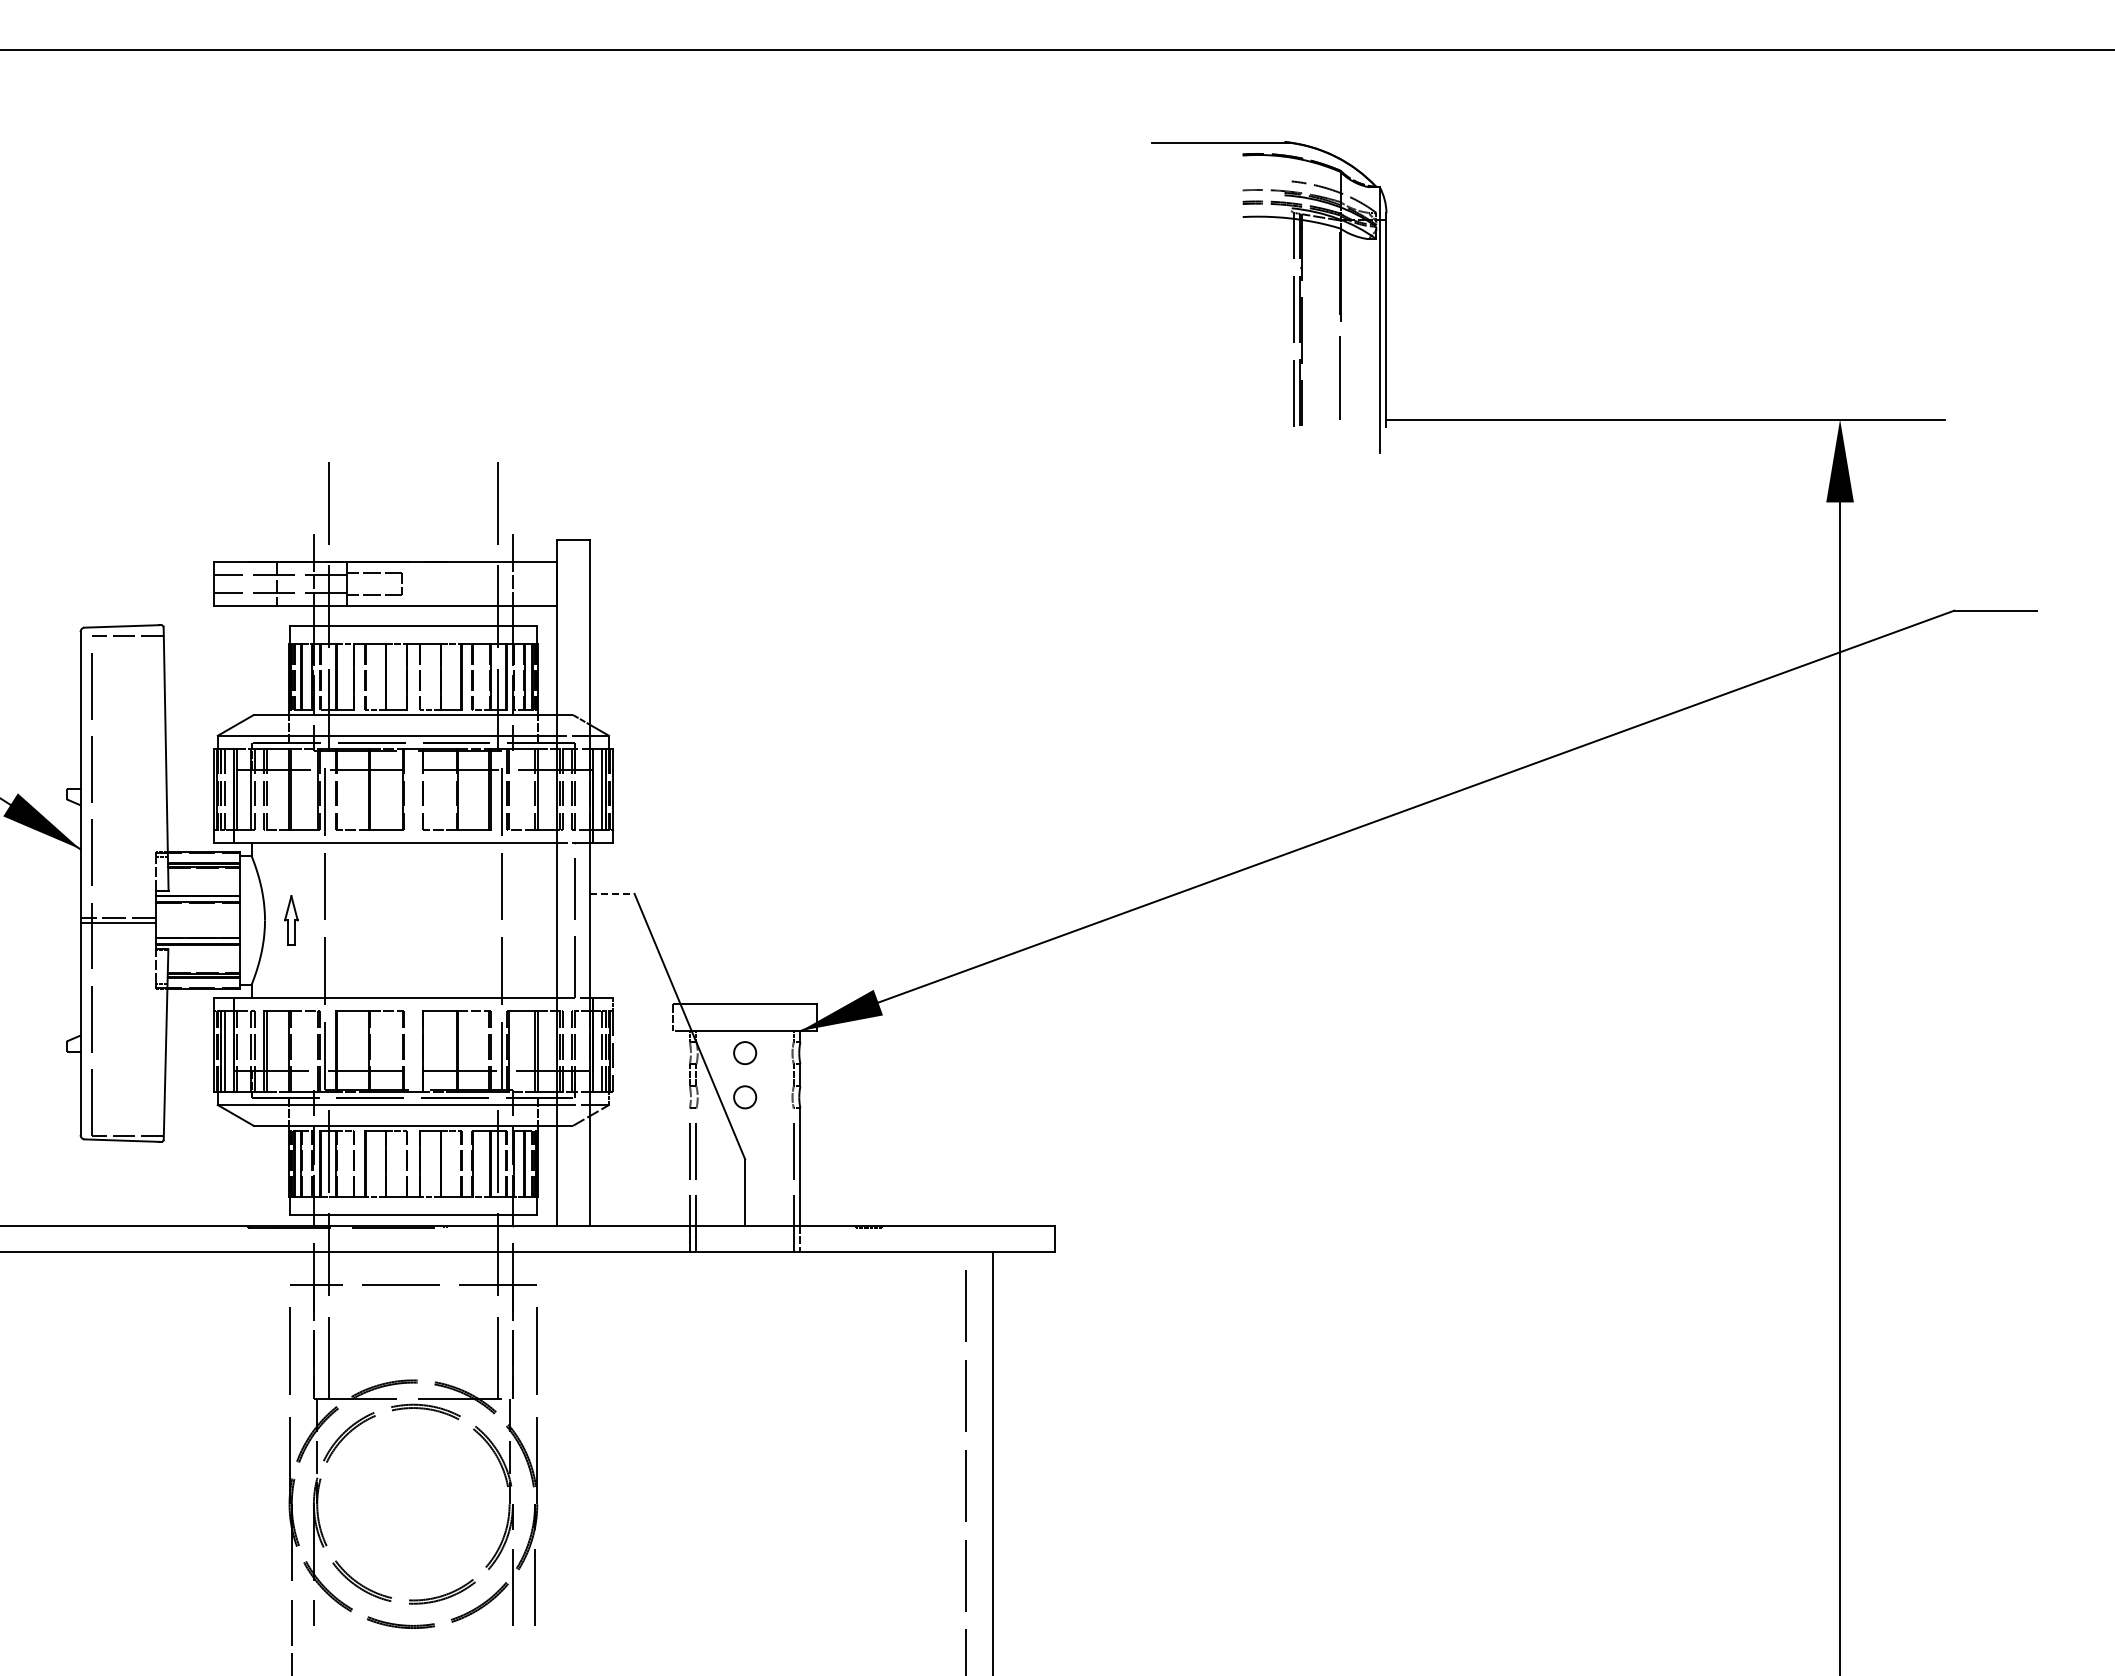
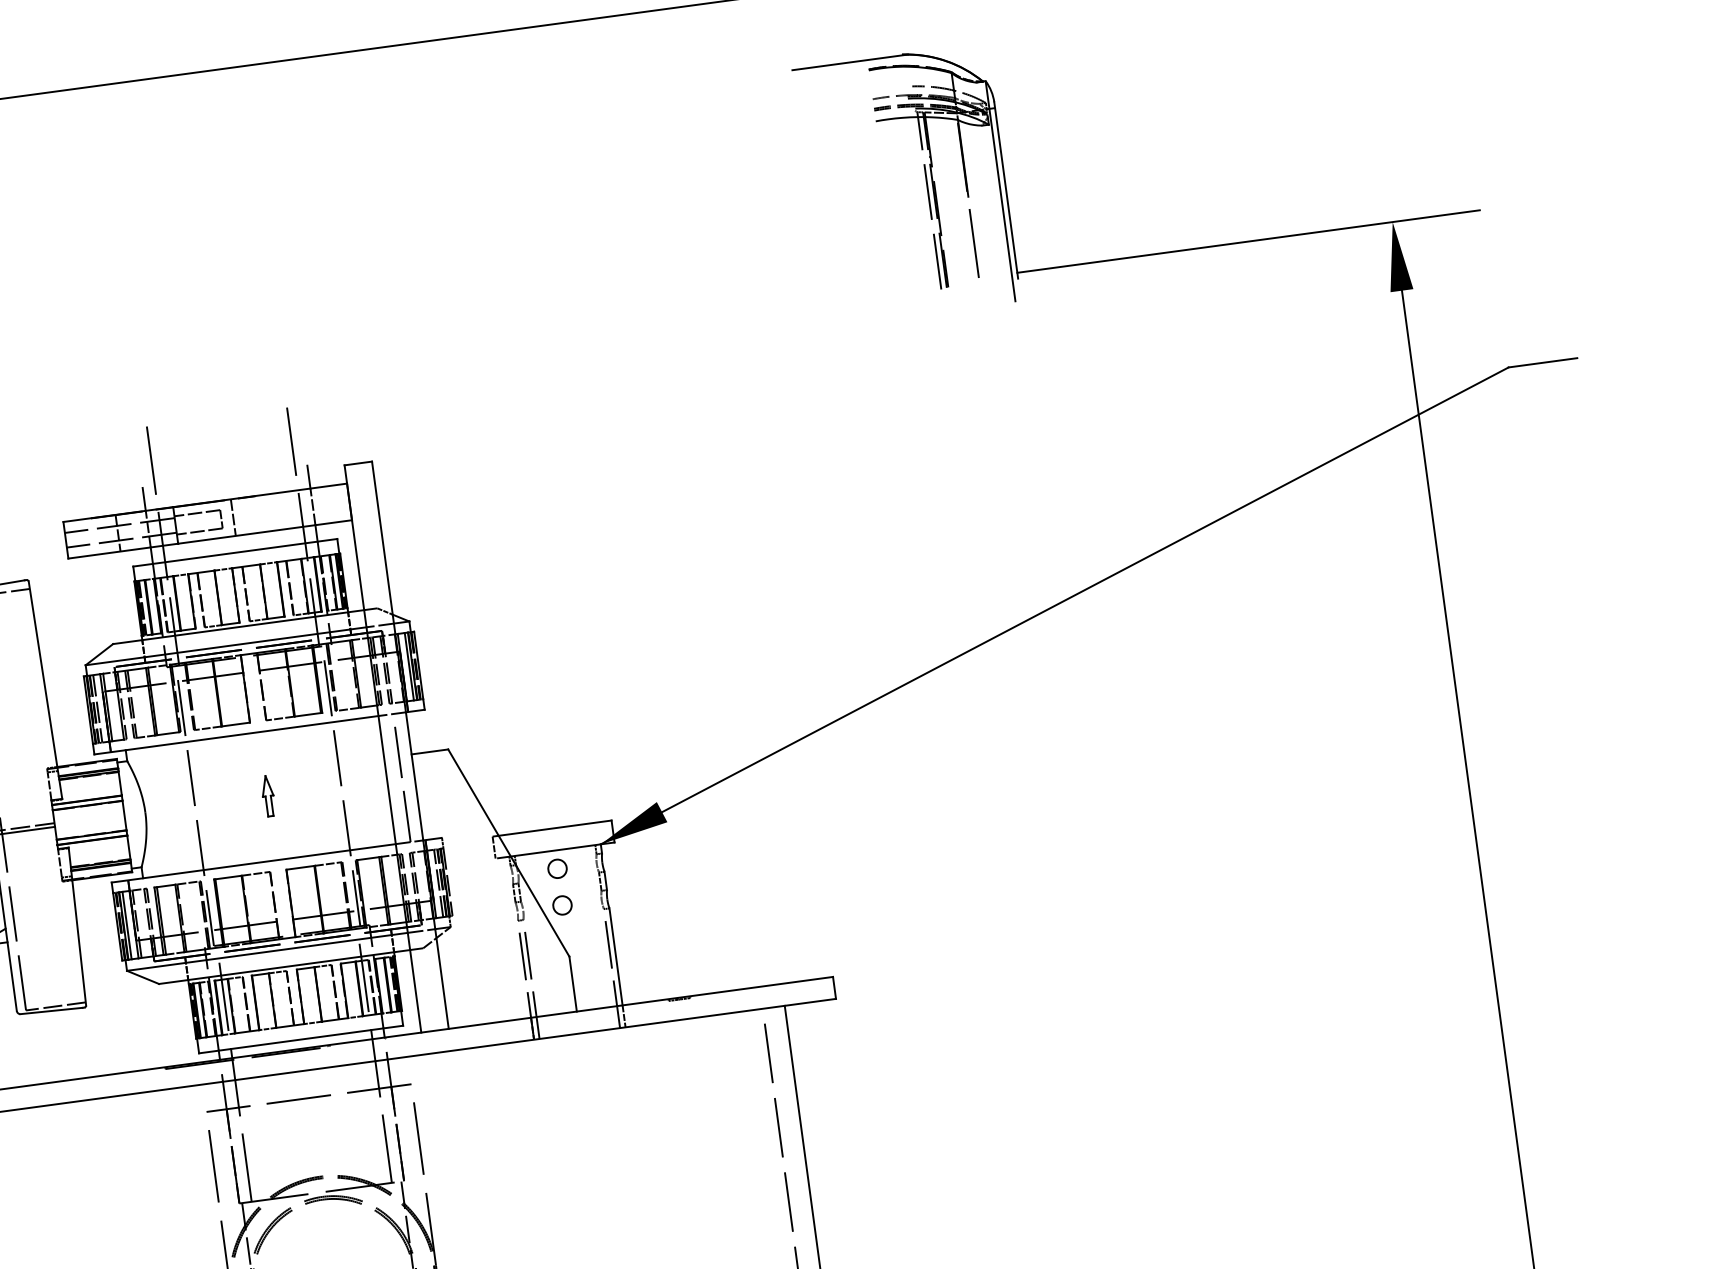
line: (416, 584) -> (233, 517), added
line: (612, 893) -> (429, 751), dashed -> solid
part: (291, 920) -> (268, 796), moved

